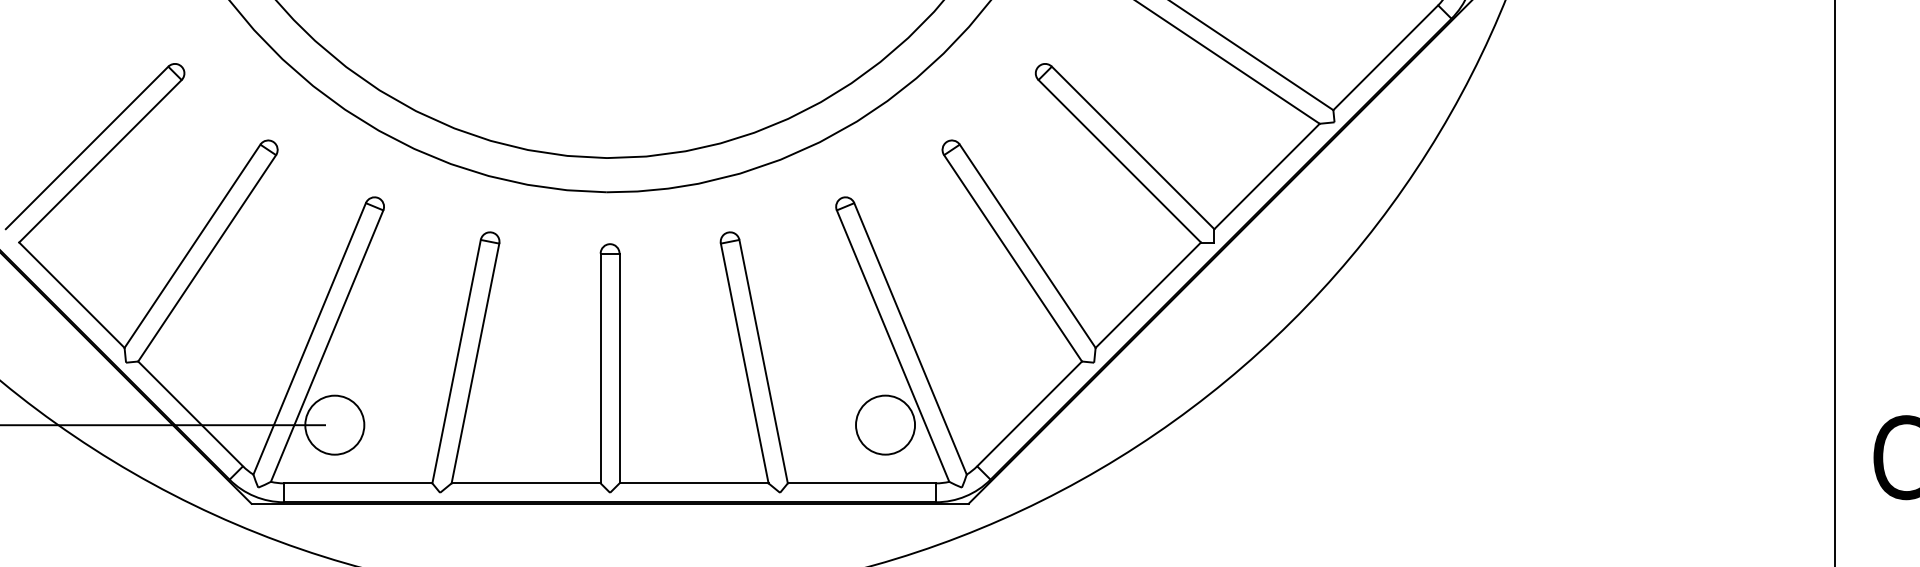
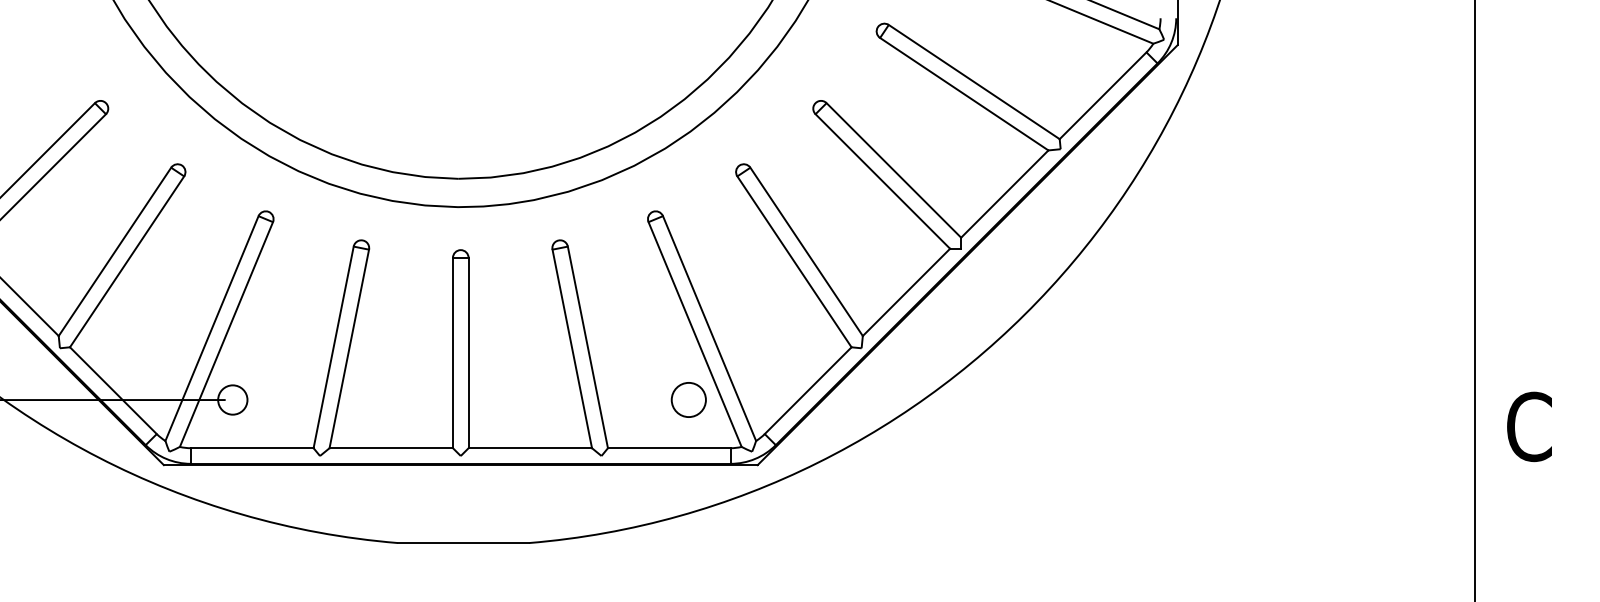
circle: (334, 424) -> (232, 399), size x0.6
circle: (885, 424) -> (688, 399), size x0.7

